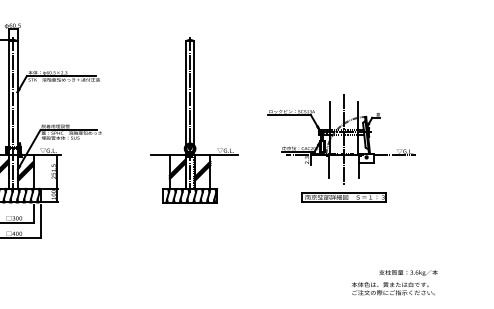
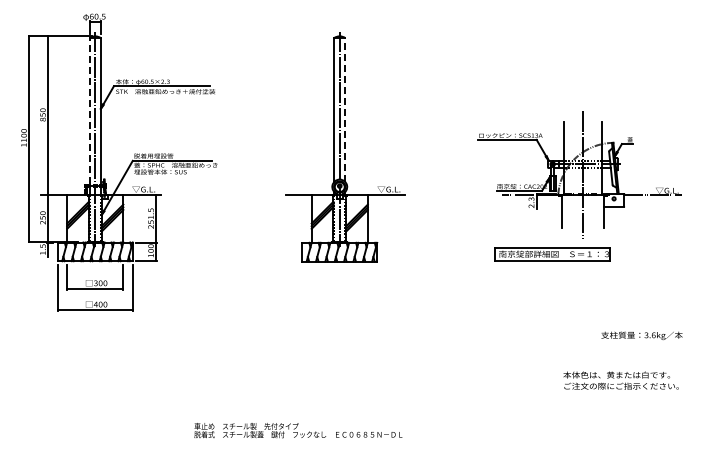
line: (194, 92) -> (345, 109), solid -> dashed
line: (9, 97) -> (89, 116), solid -> dashed
part: (341, 139) -> (579, 174), moved
text: (408, 272) -> (641, 335), moved

